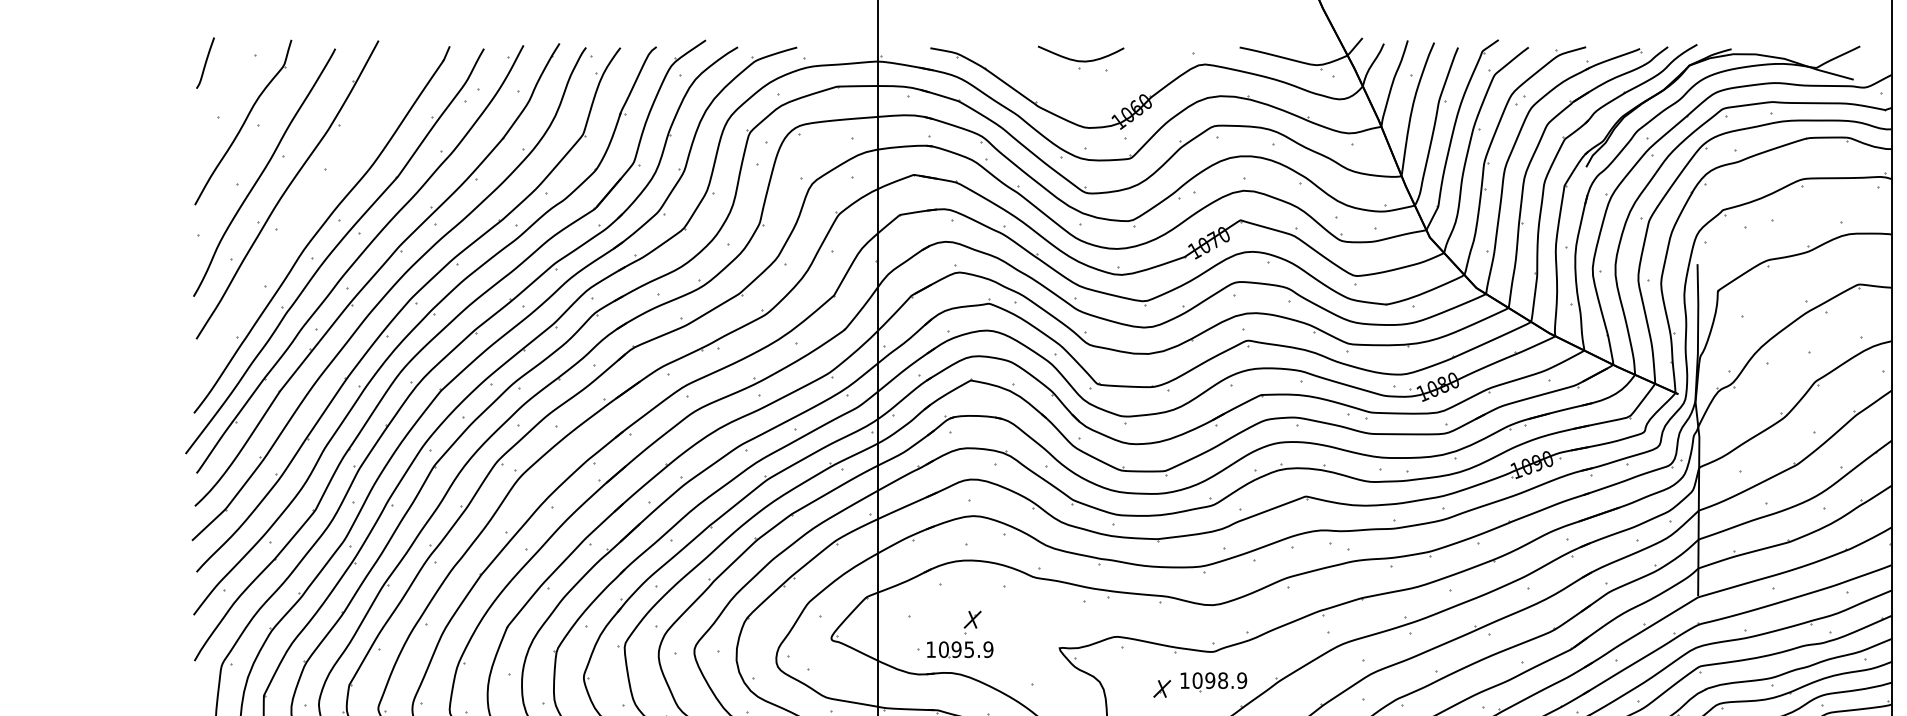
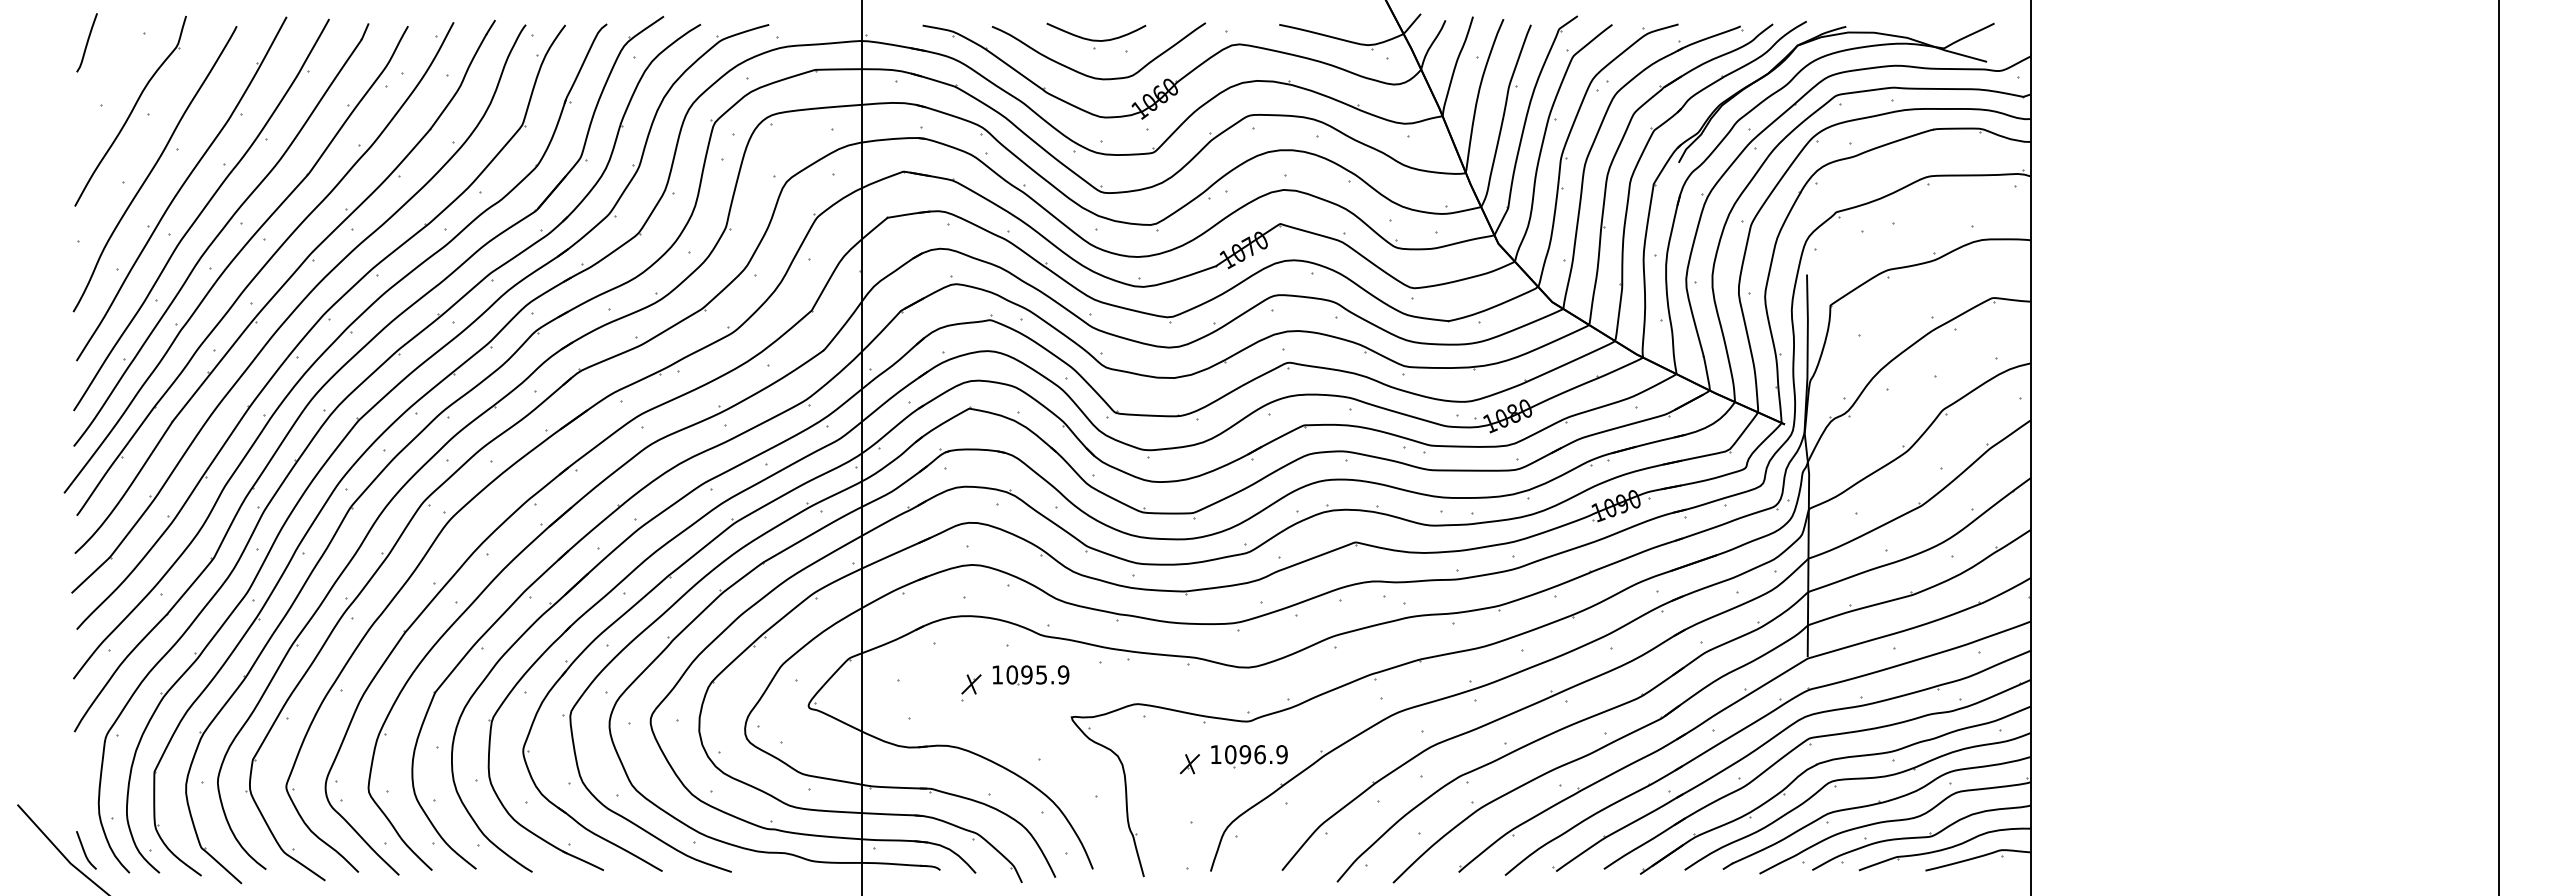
curve: (1078, 92) -> (1093, 76), added
part: (304, 212) -> (201, 214), added
part: (959, 650) -> (1030, 675), moved
text: (1222, 680) -> (1259, 754), 1098.9 -> 1096.9

